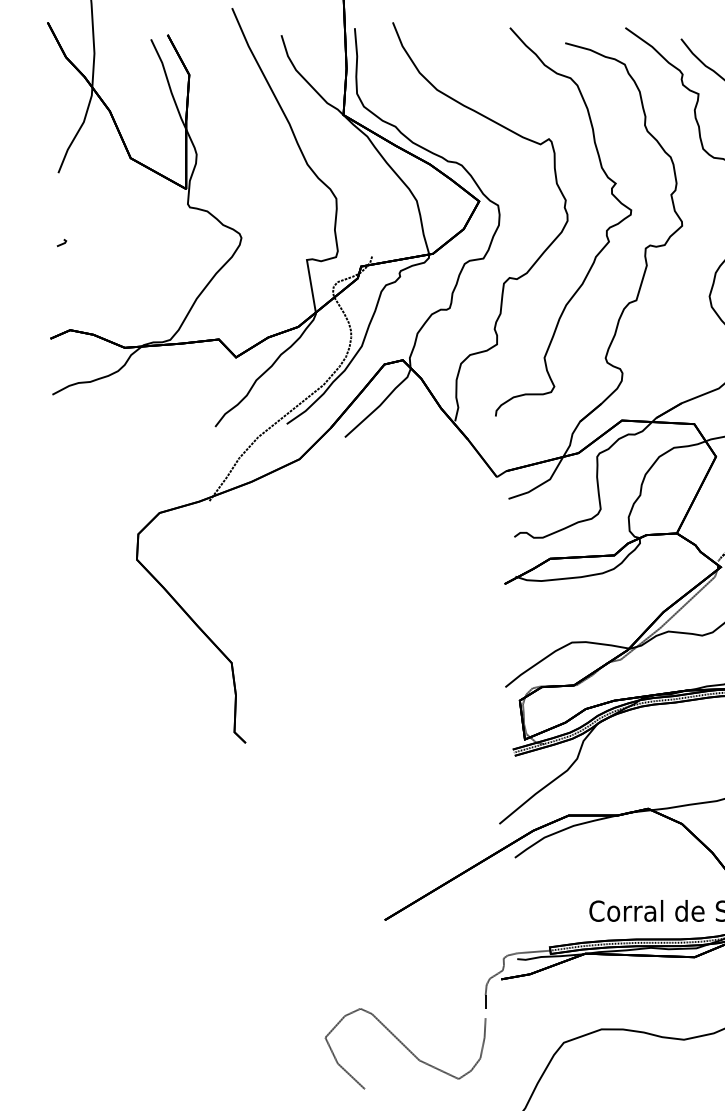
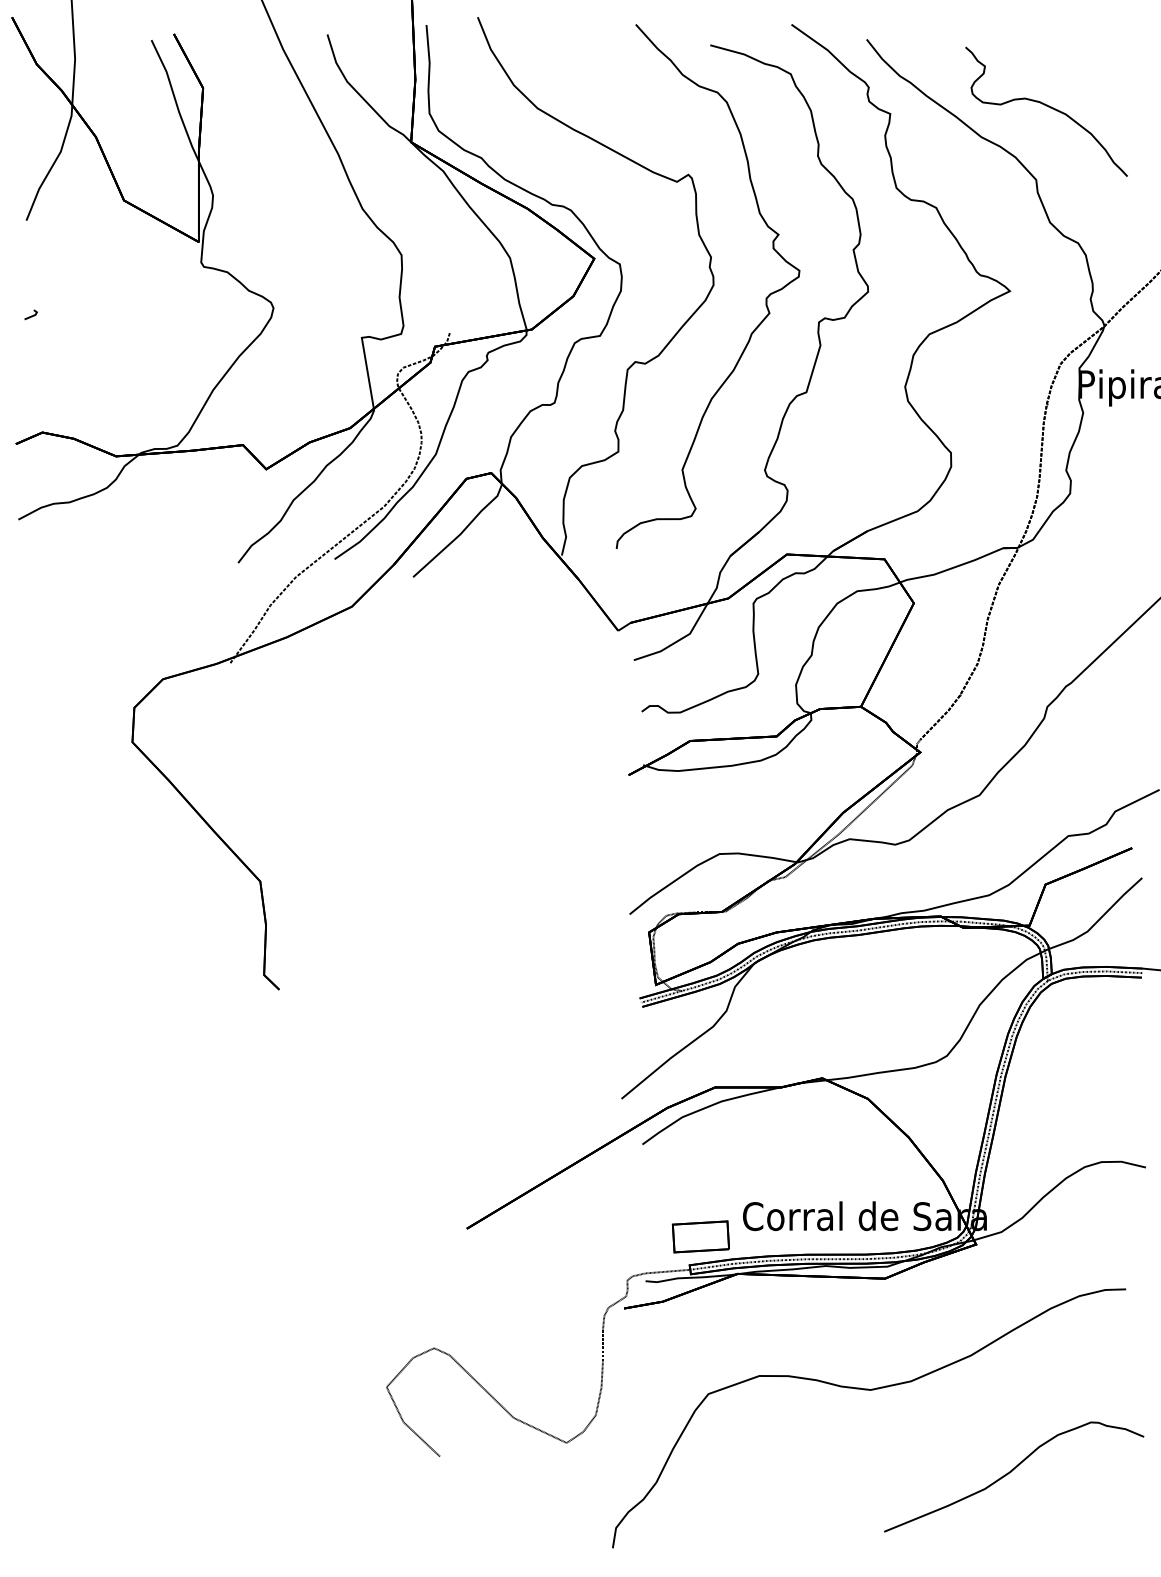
part: (557, 925) -> (700, 1236), added

